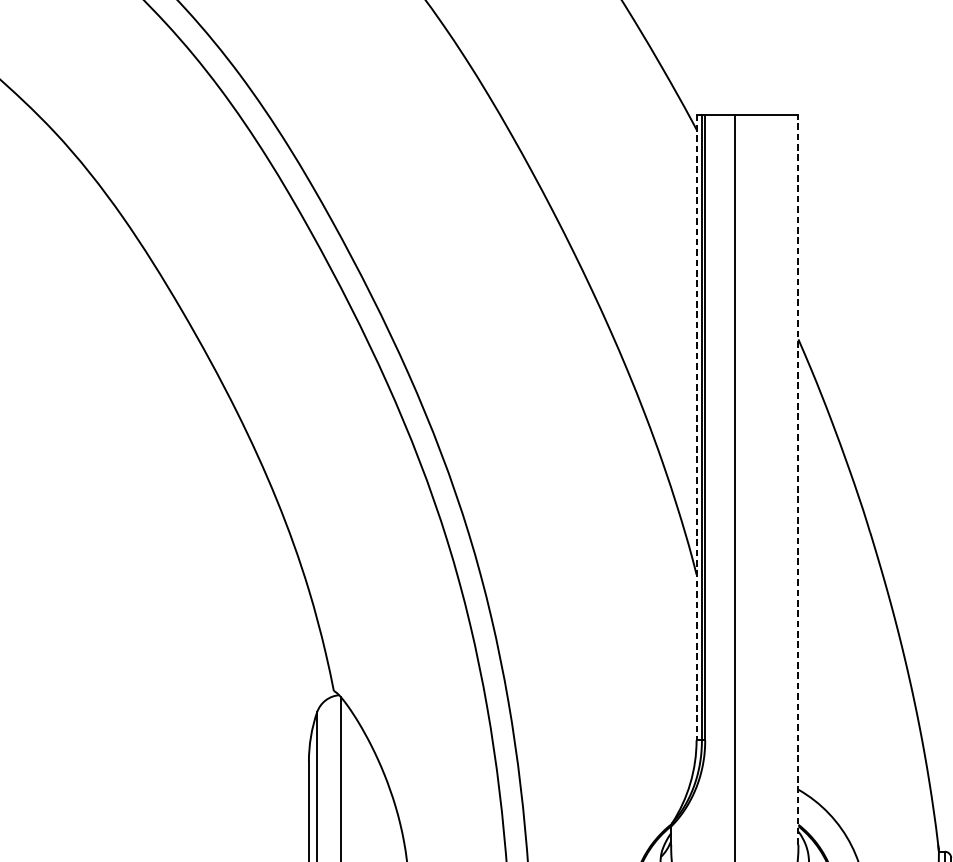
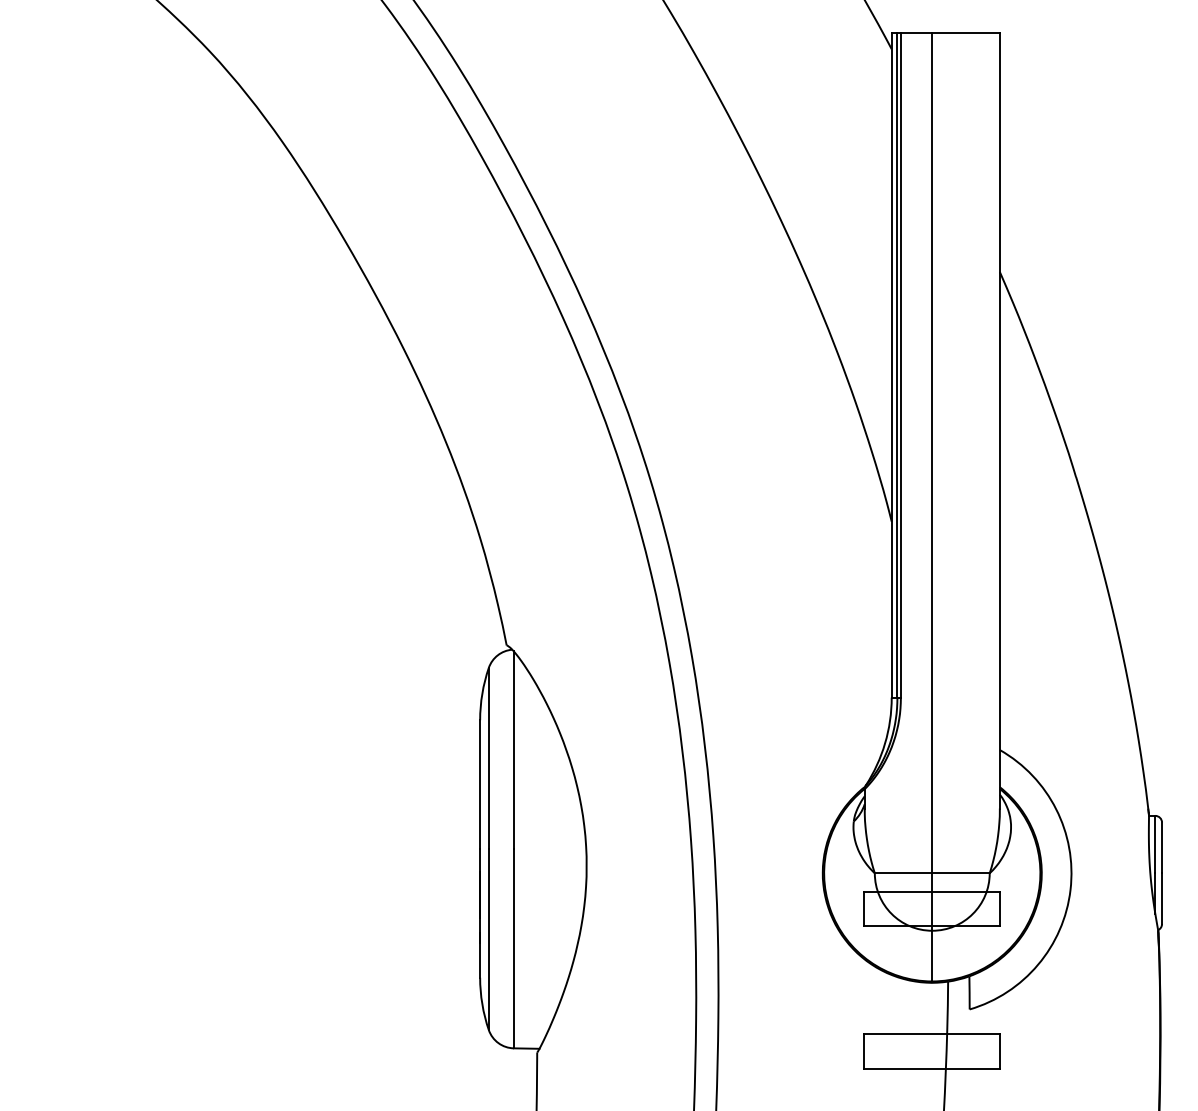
line: (696, 427) -> (891, 365), dashed -> solid
line: (798, 479) -> (999, 420), dashed -> solid

